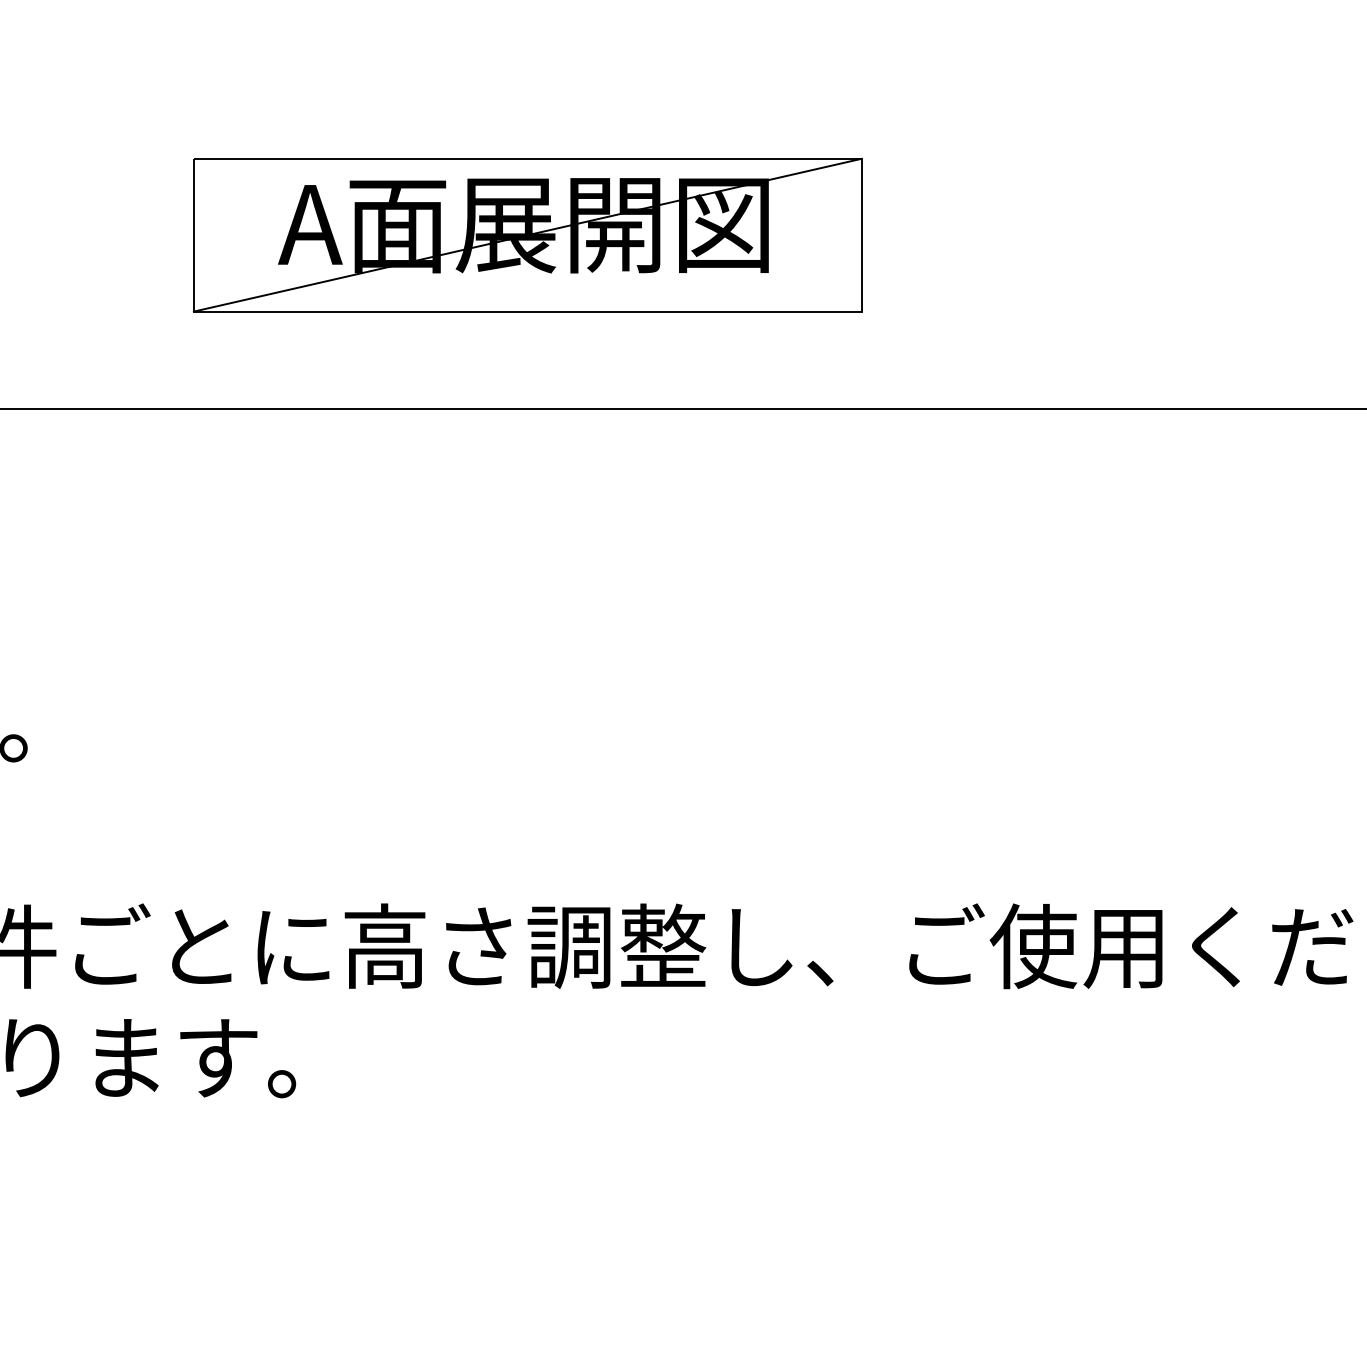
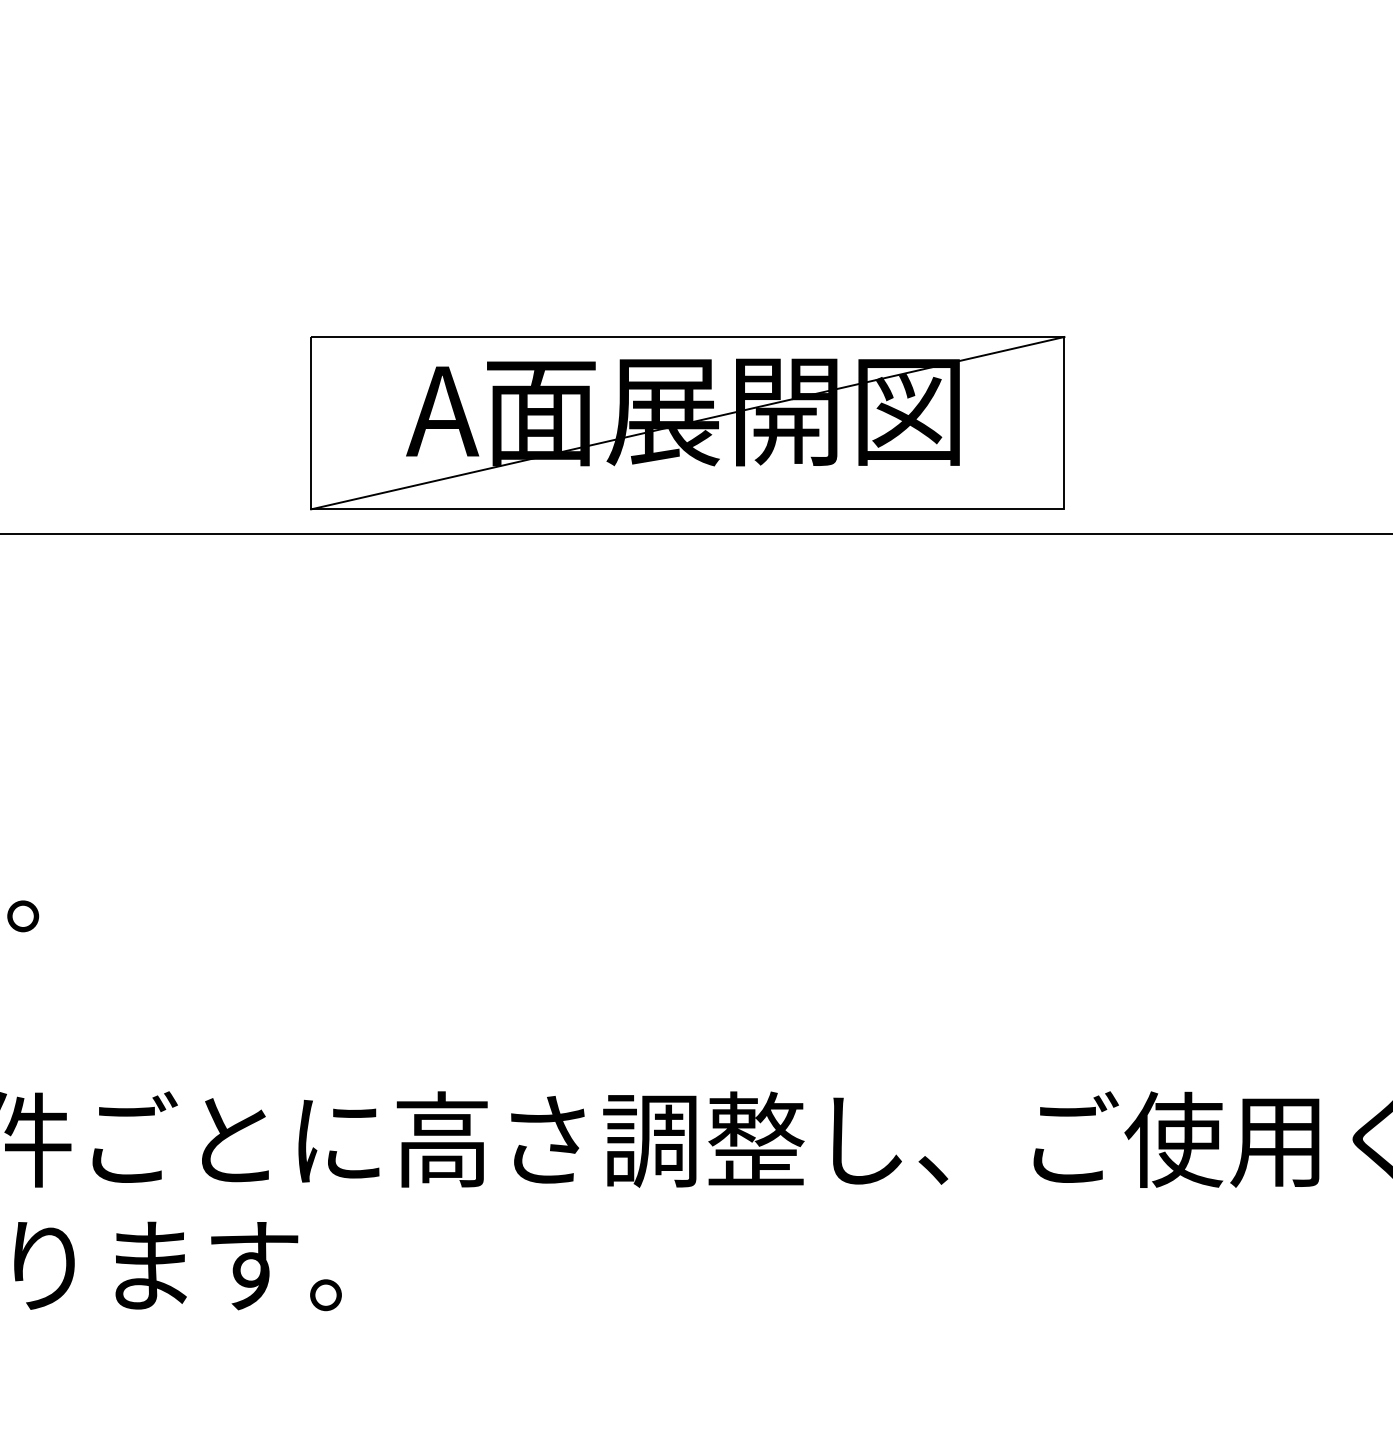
part: (527, 234) -> (687, 422), moved

